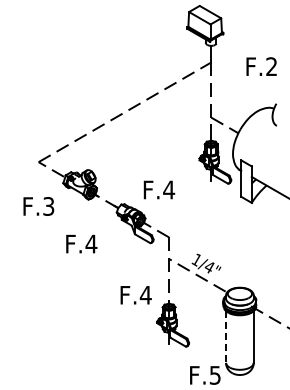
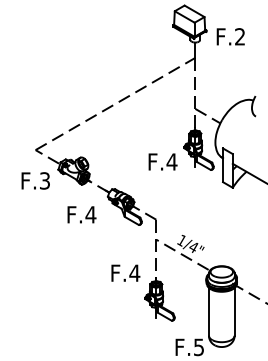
text: (261, 66) -> (230, 36), moved
text: (159, 189) -> (163, 161), moved
text: (38, 206) -> (35, 180), moved
text: (81, 243) -> (81, 214), moved
line: (226, 337) -> (209, 312), dashed -> solid

